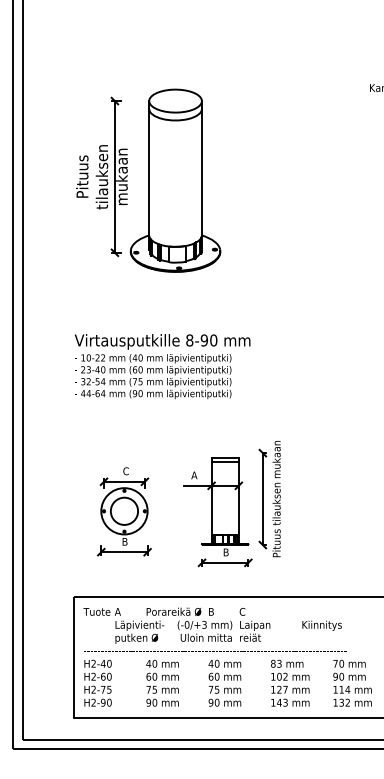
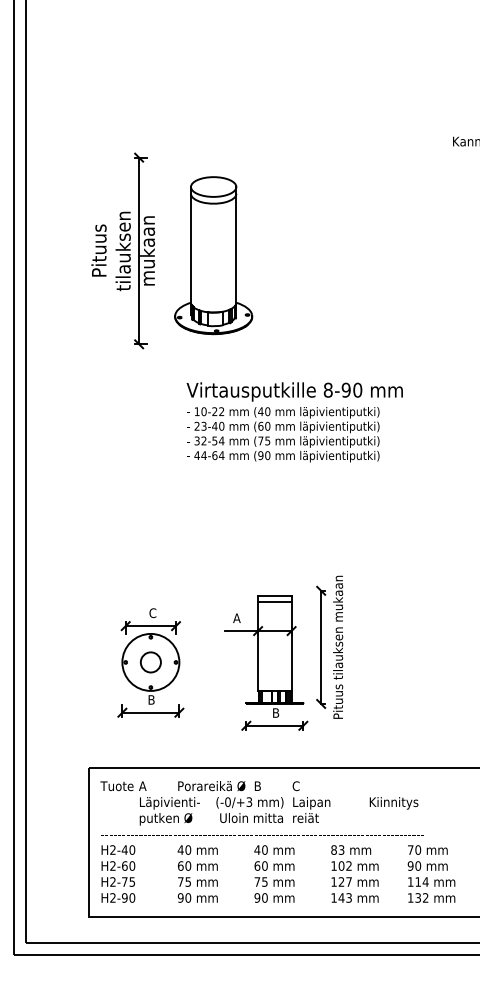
part: (175, 180) -> (213, 255), size x0.7
text: (162, 366) -> (294, 422), moved
circle: (124, 511) -> (150, 662), size x0.6

